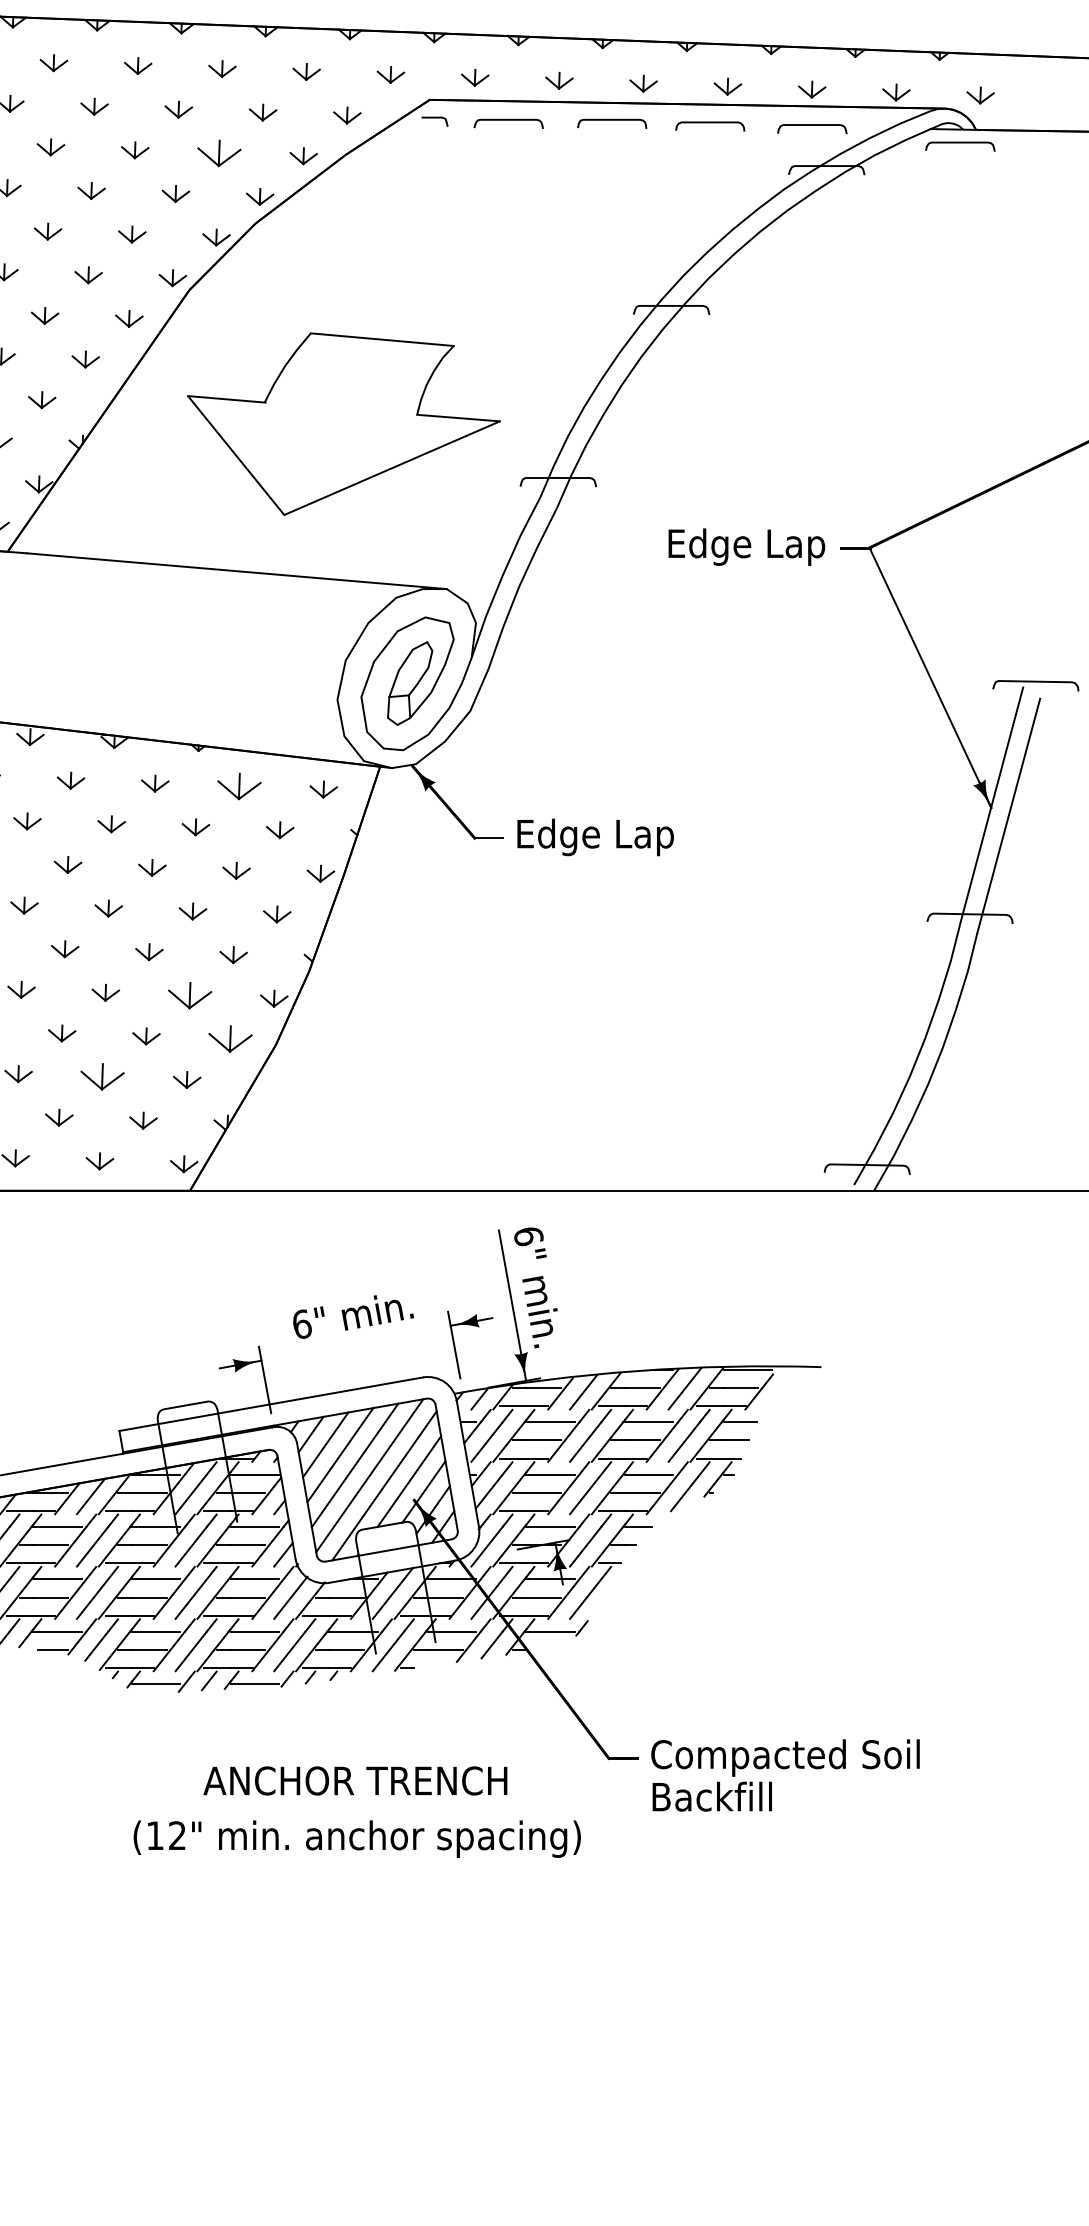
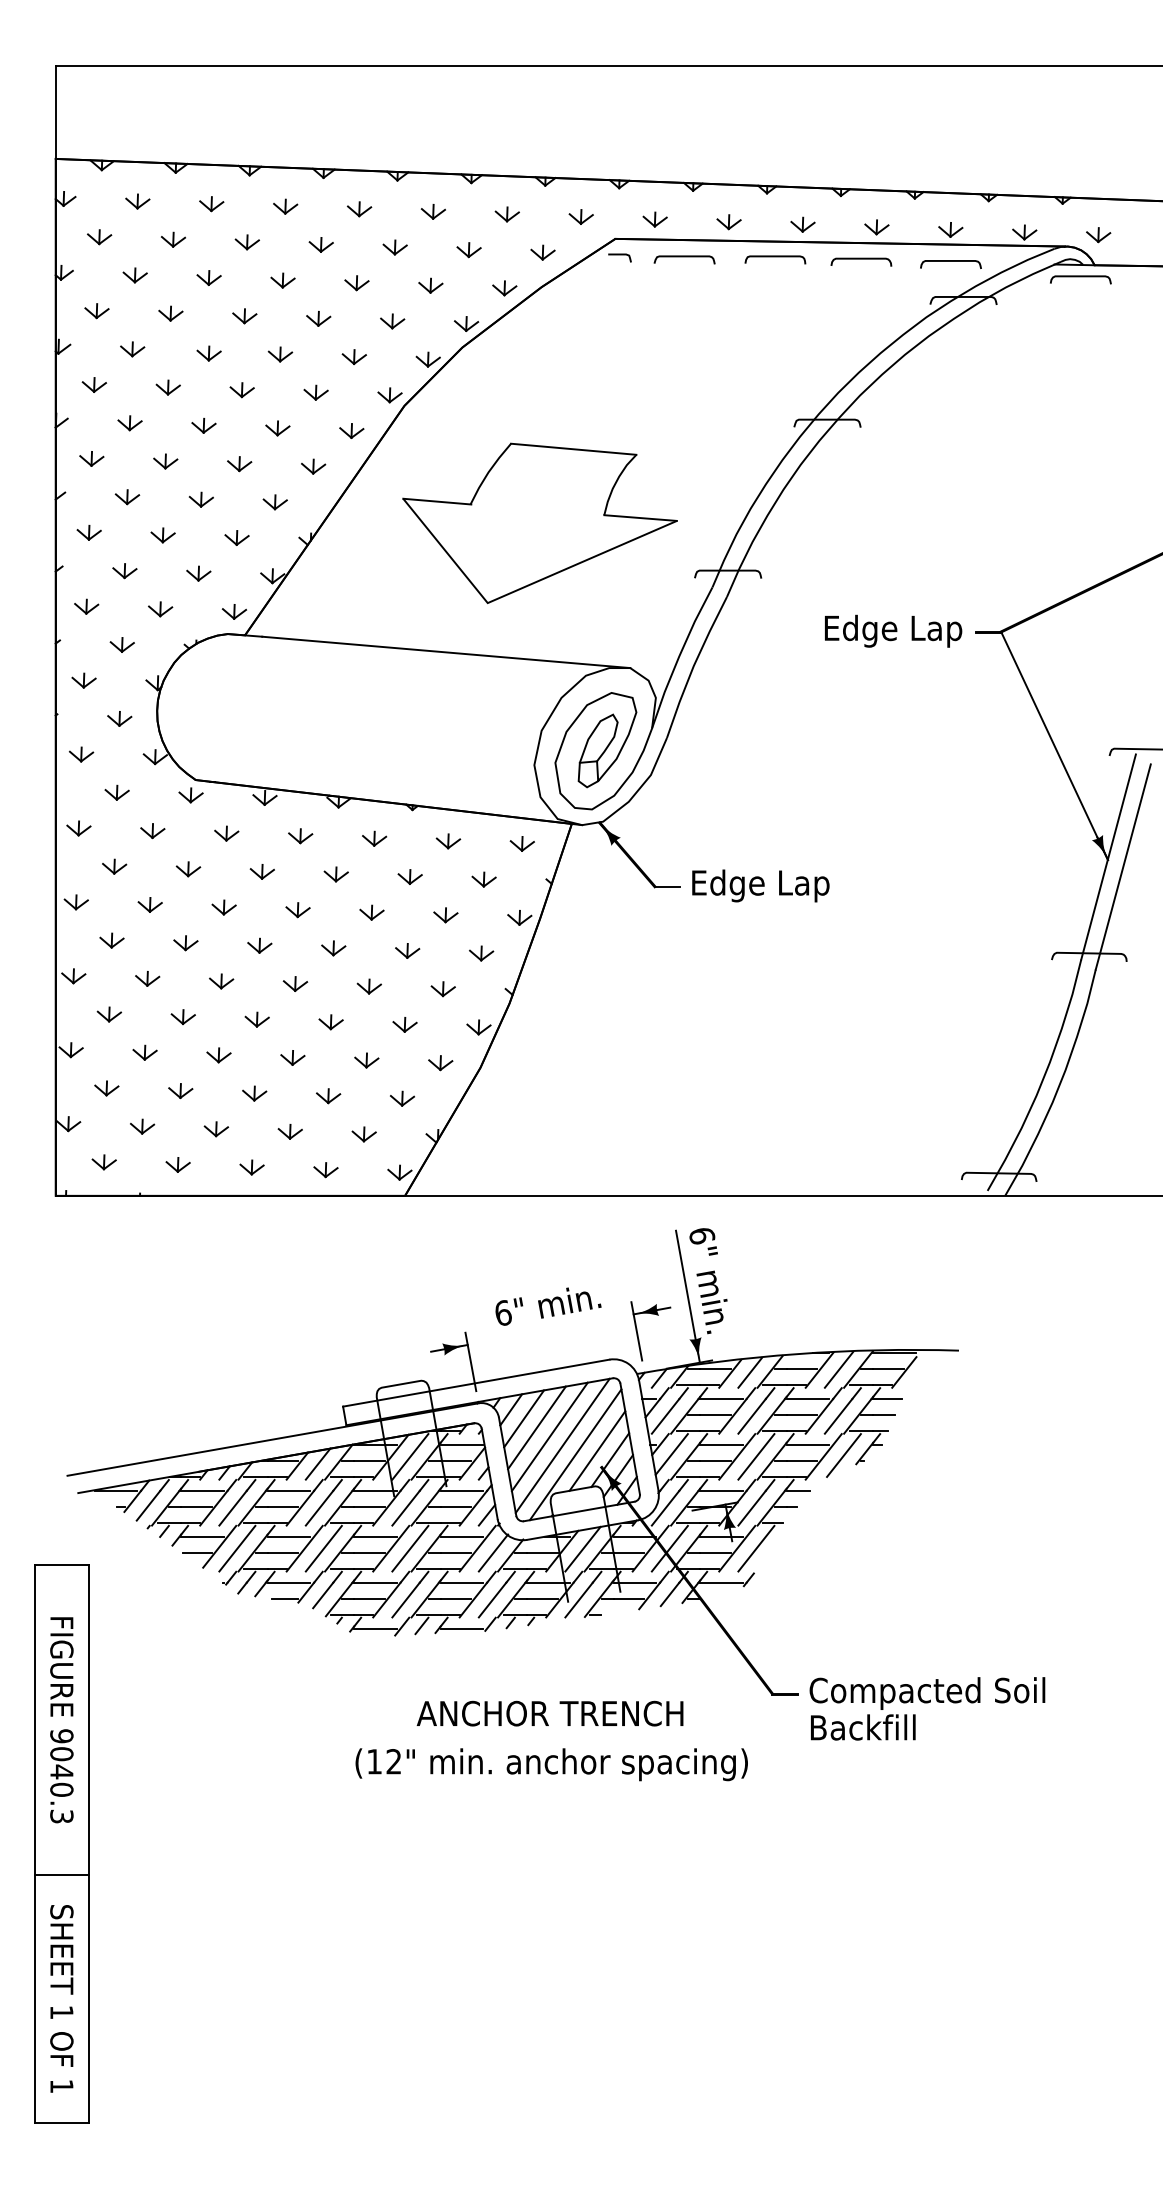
part: (219, 152) -> (430, 285), size x0.62
part: (239, 786) -> (448, 841), size x0.62
part: (189, 995) -> (404, 1024), size x0.62
part: (230, 1039) -> (440, 1063), size x0.62
part: (102, 1077) -> (328, 1096), size x0.62

